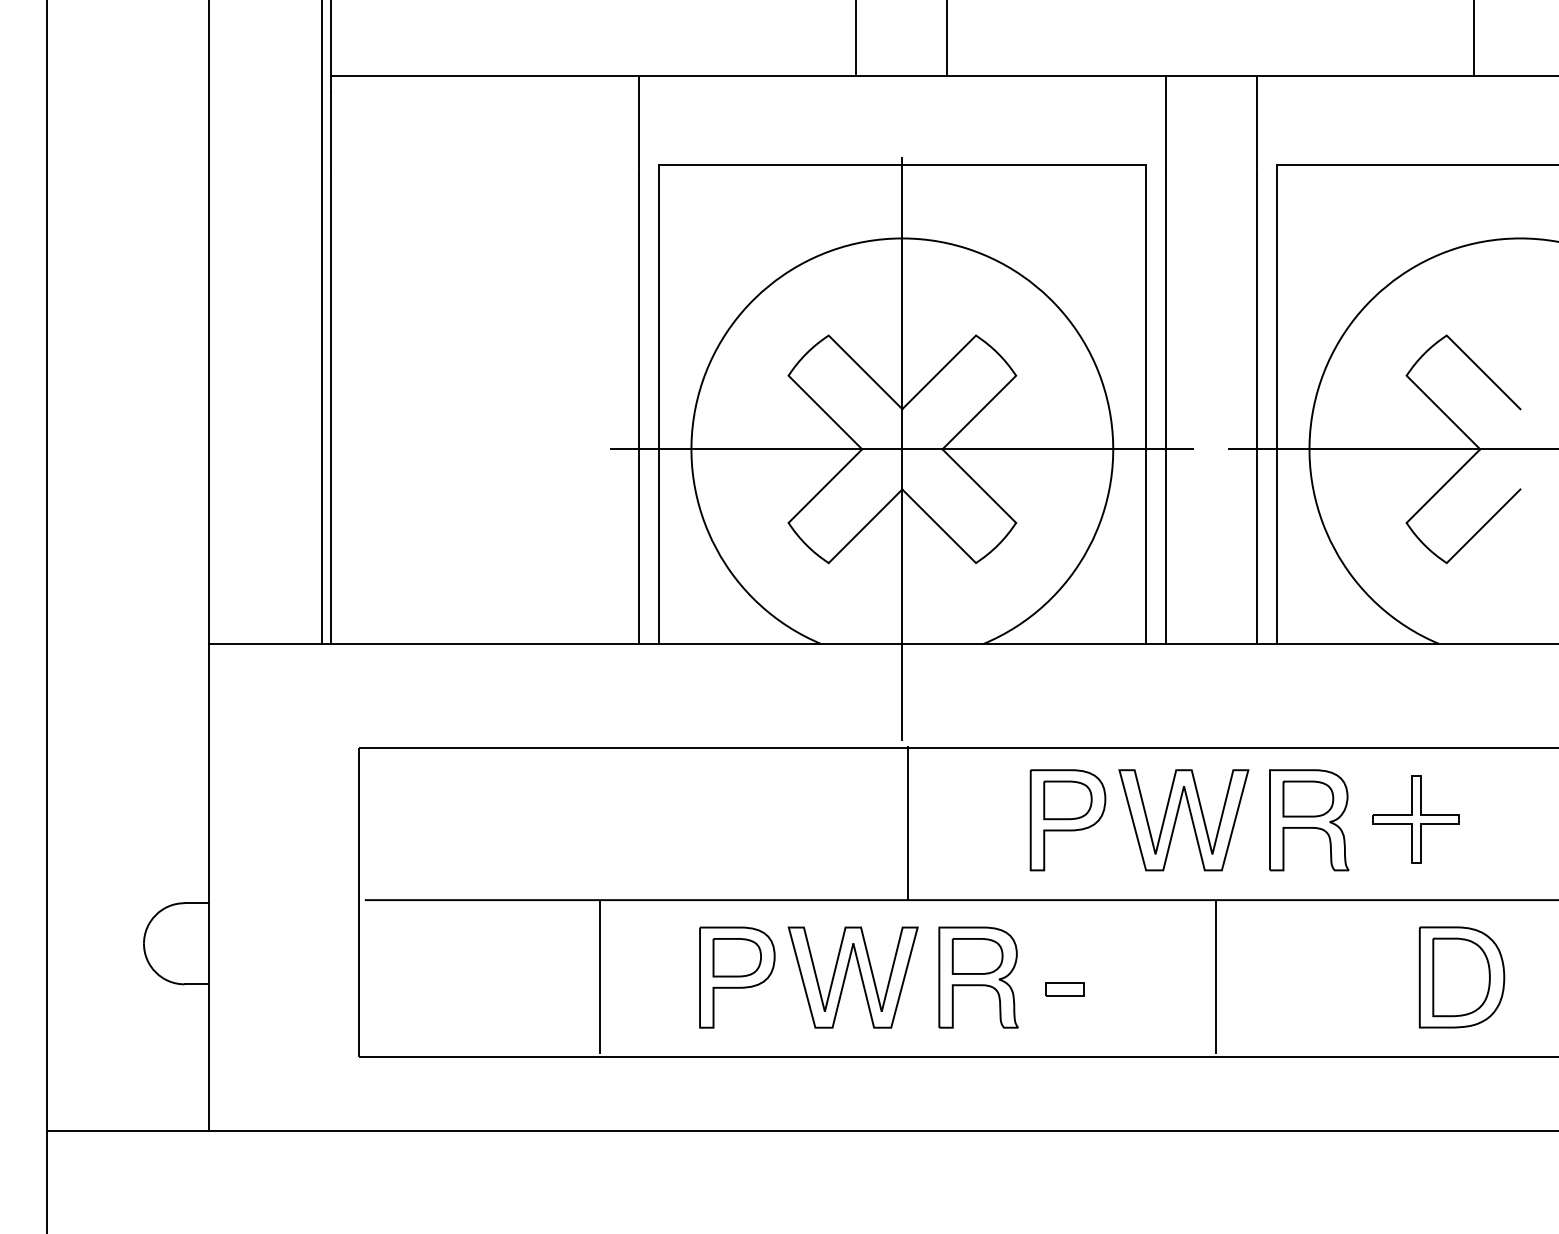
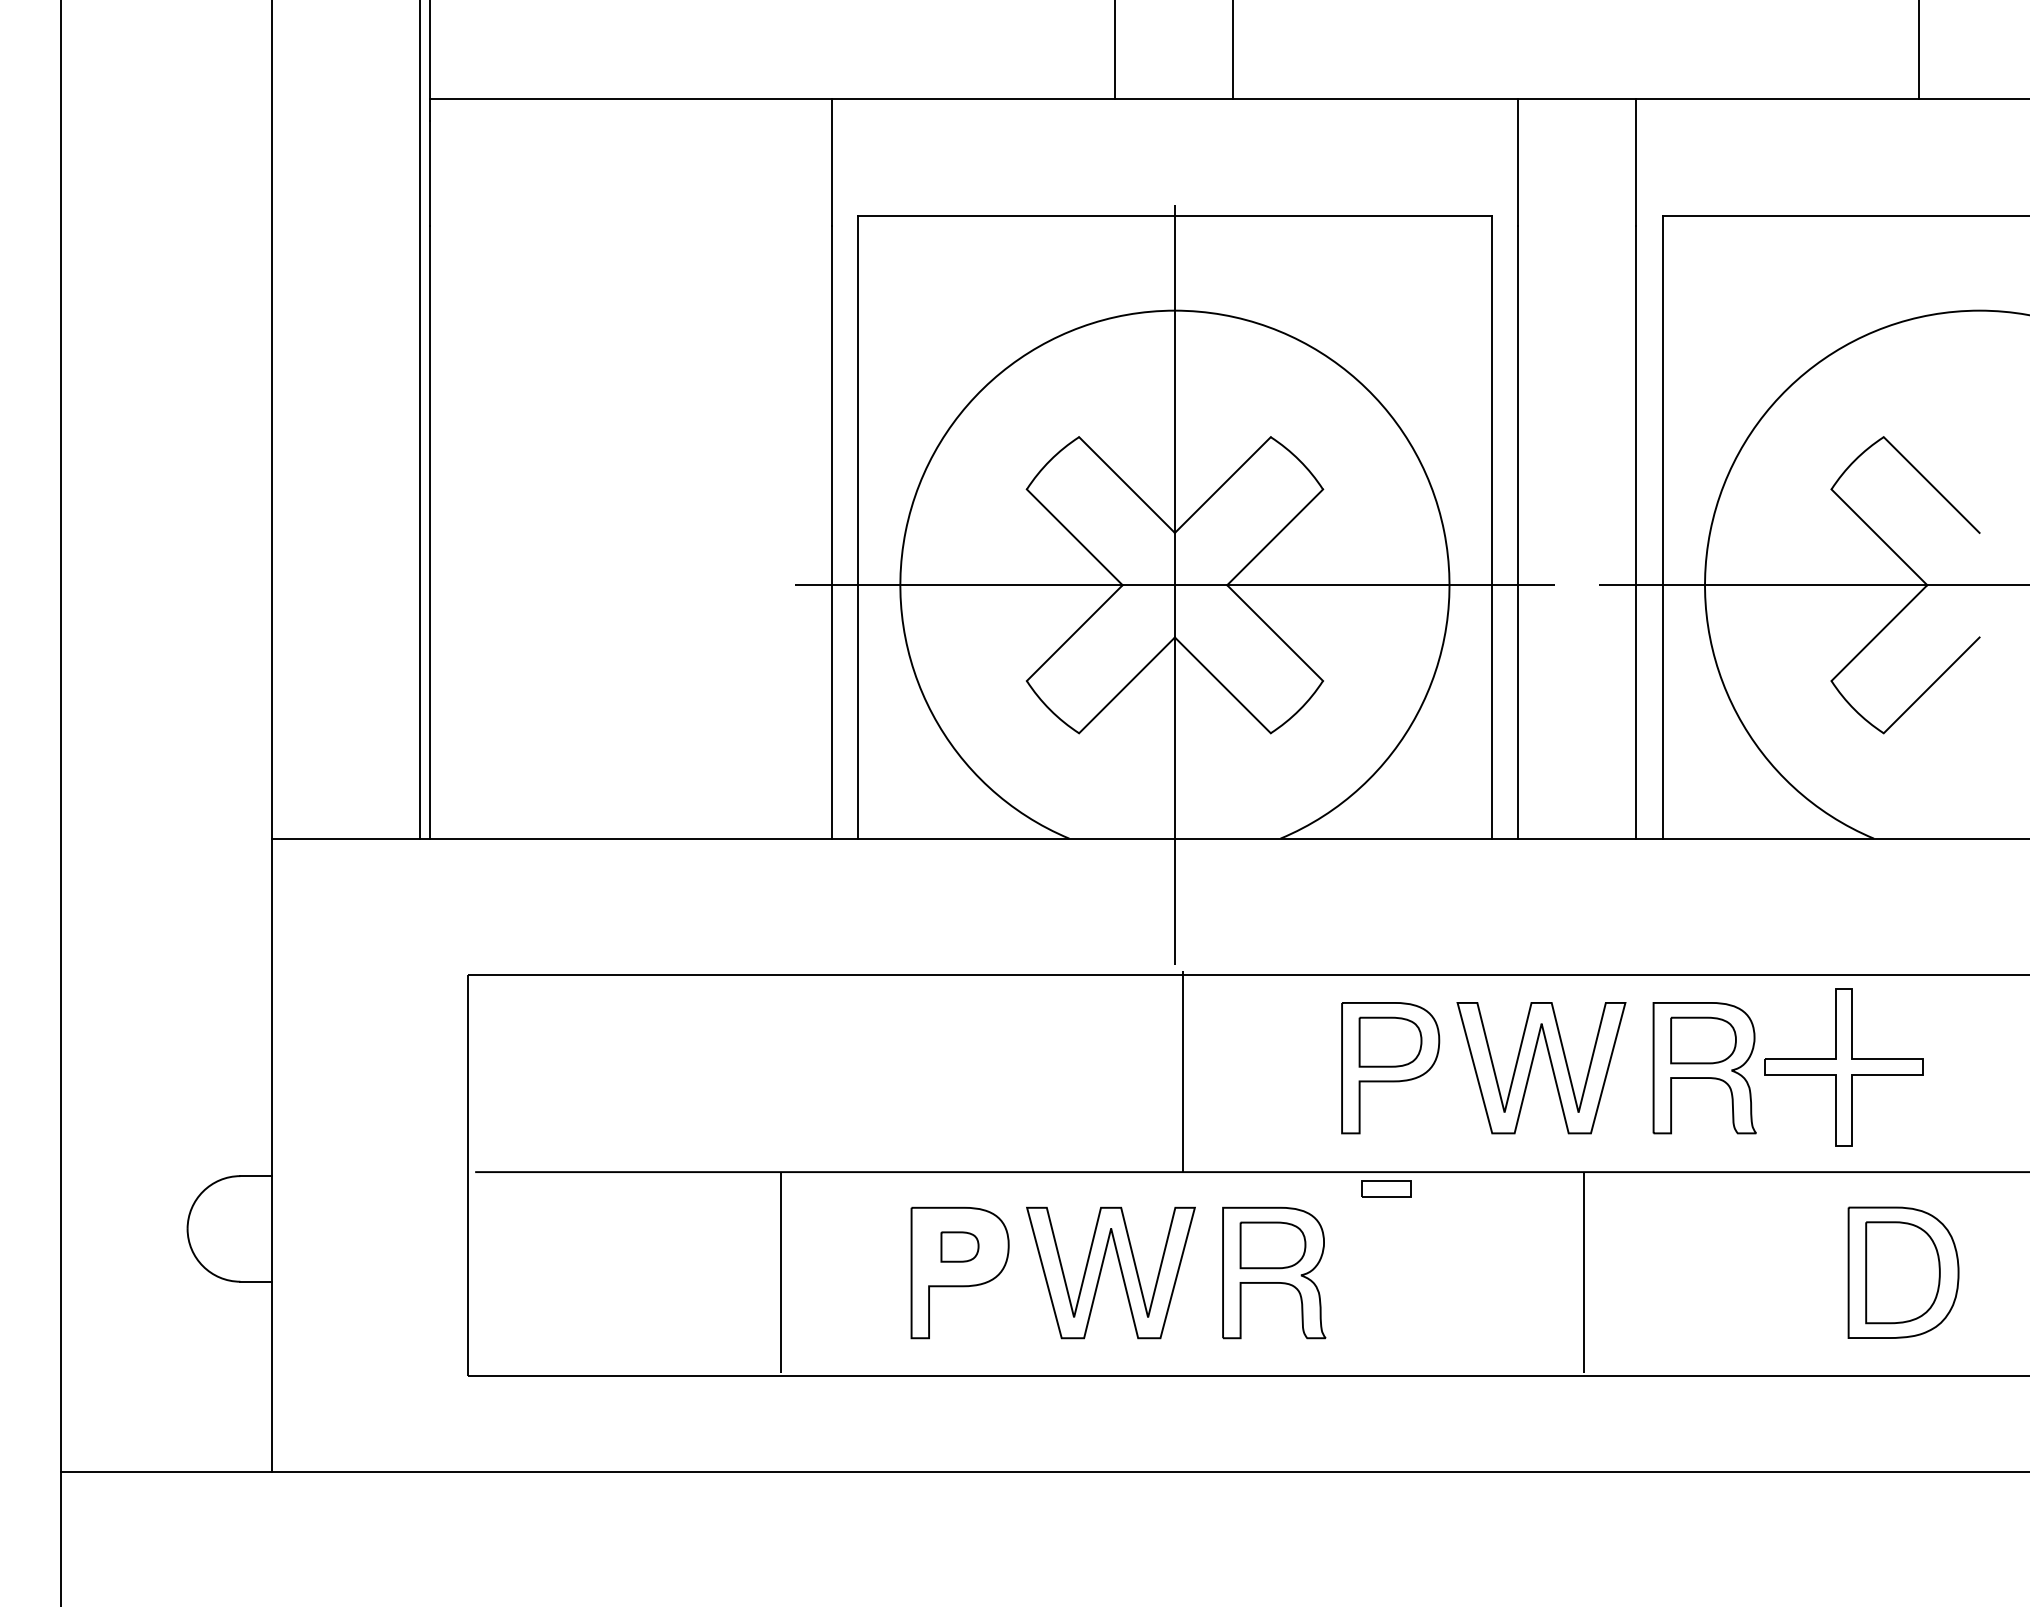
part: (1415, 819) -> (1843, 1066), size x1.4
part: (736, 957) -> (959, 1246), size x0.6
part: (1064, 988) -> (1386, 1188), moved

